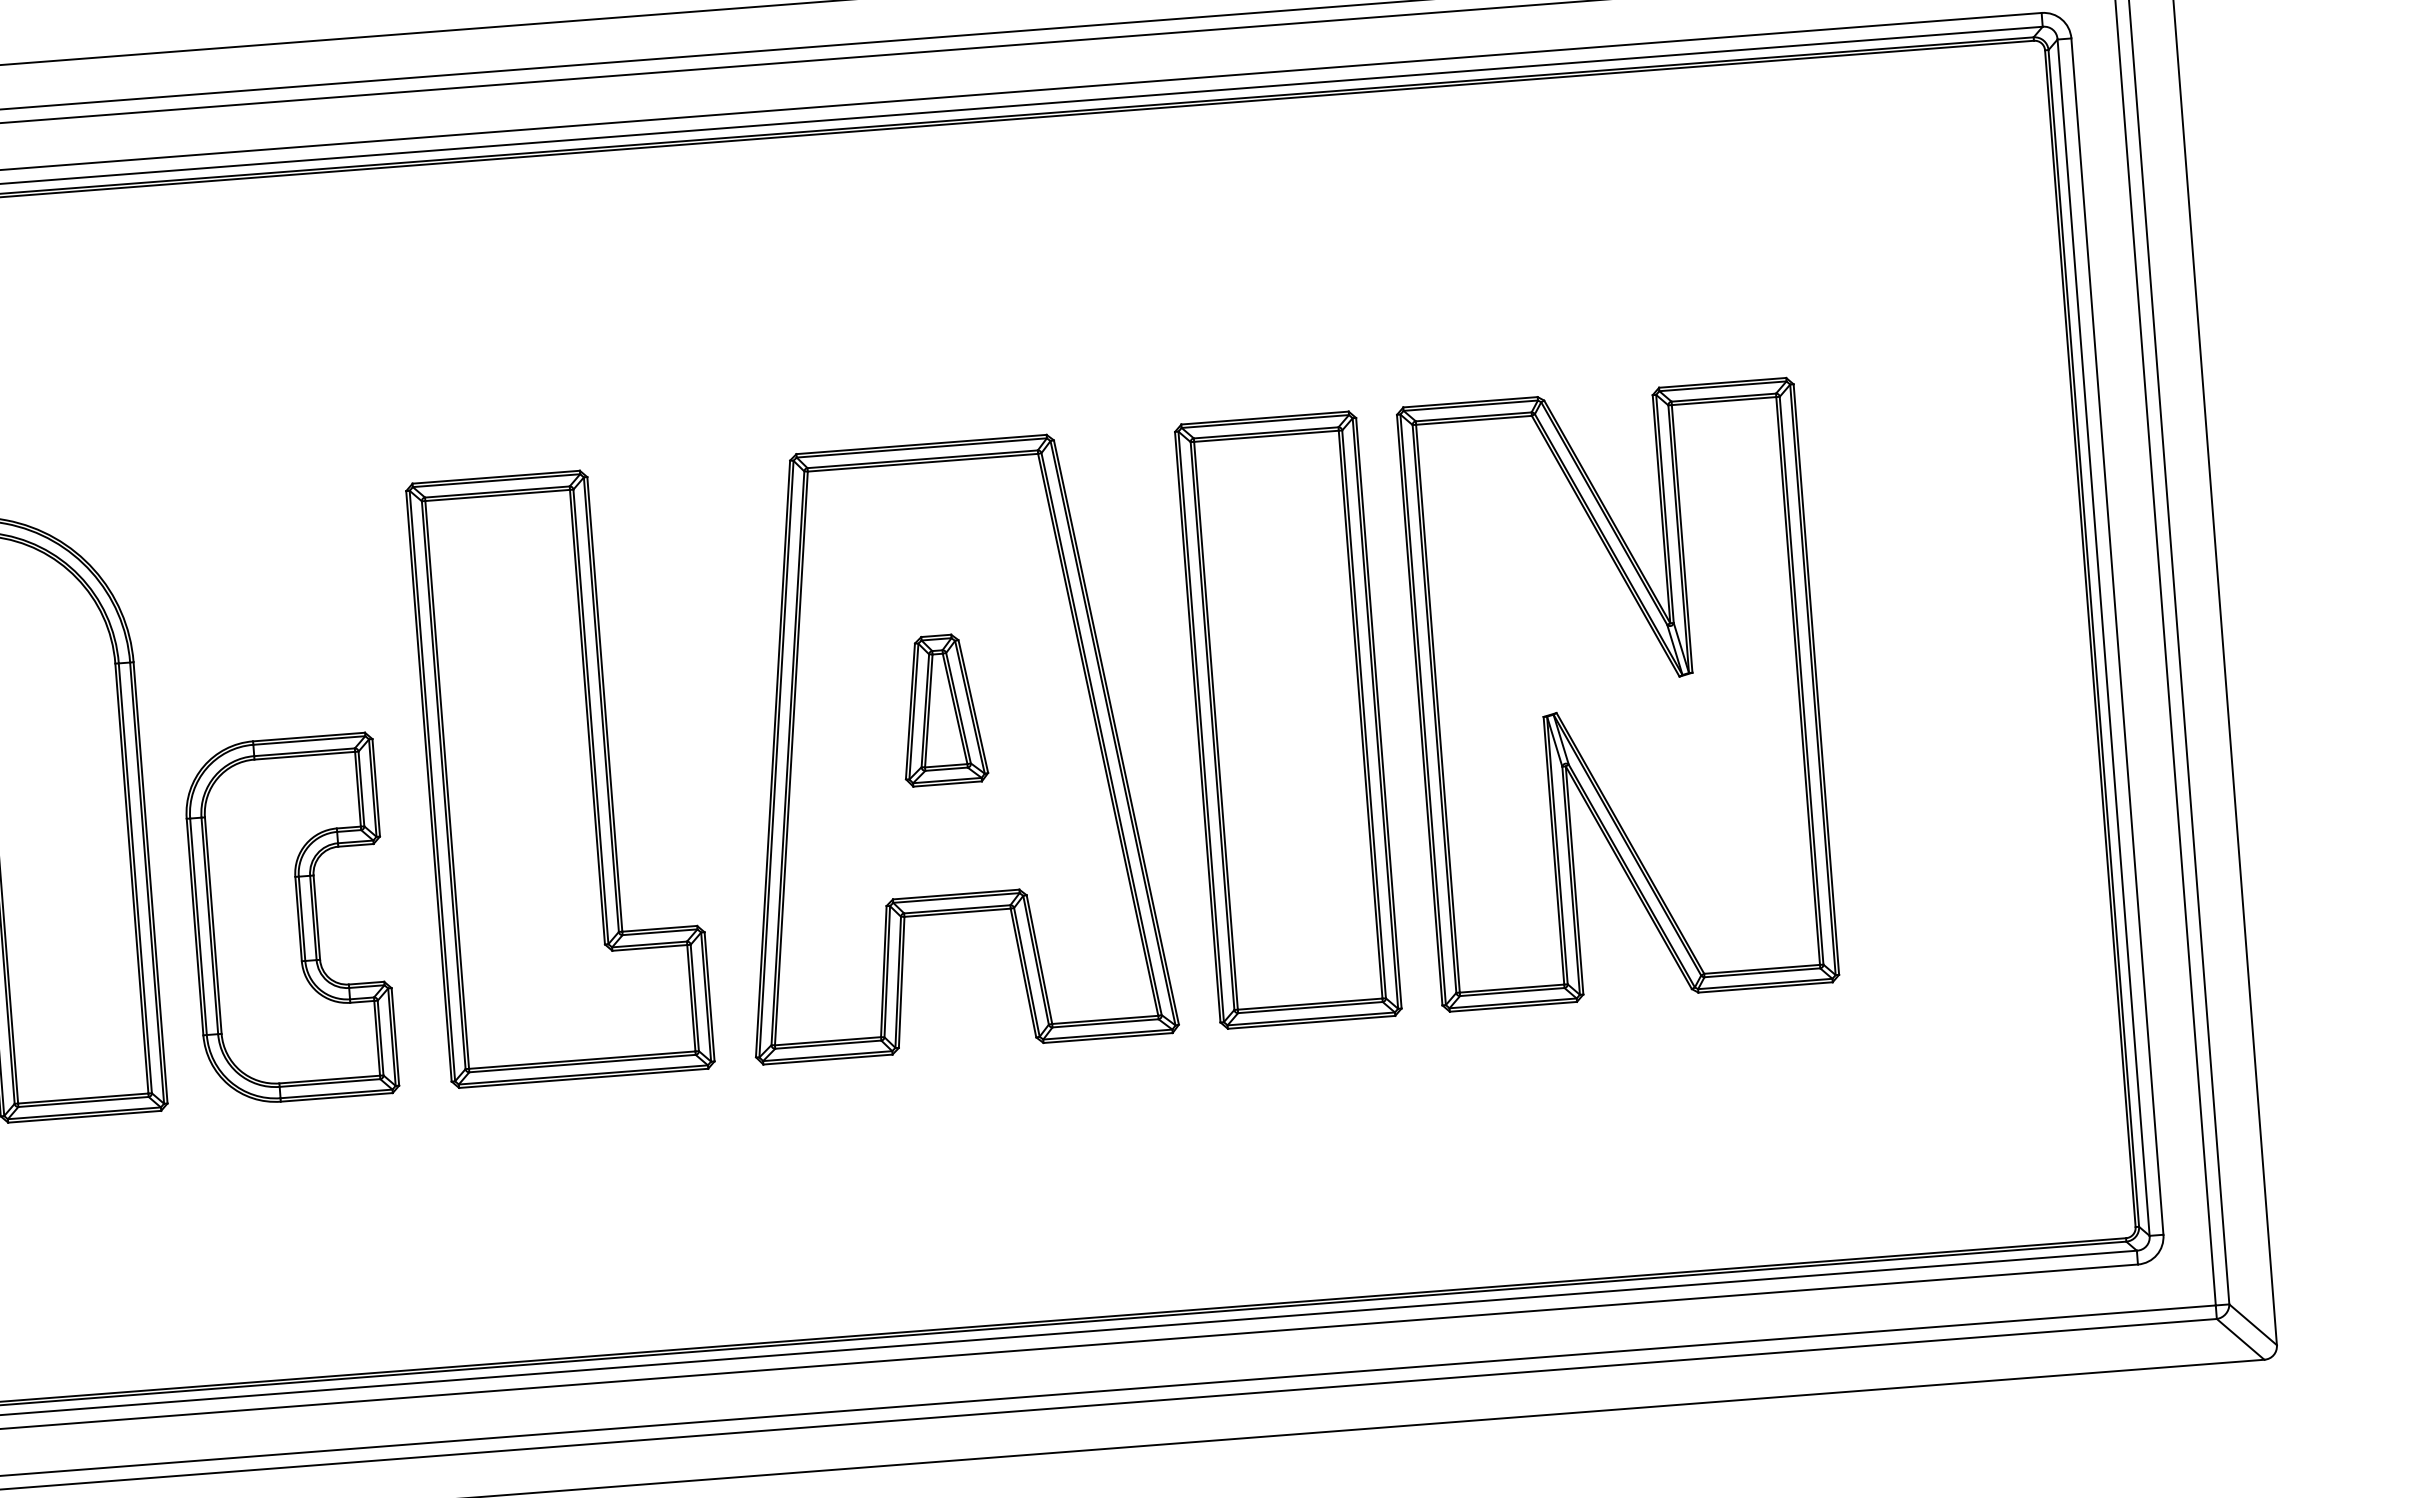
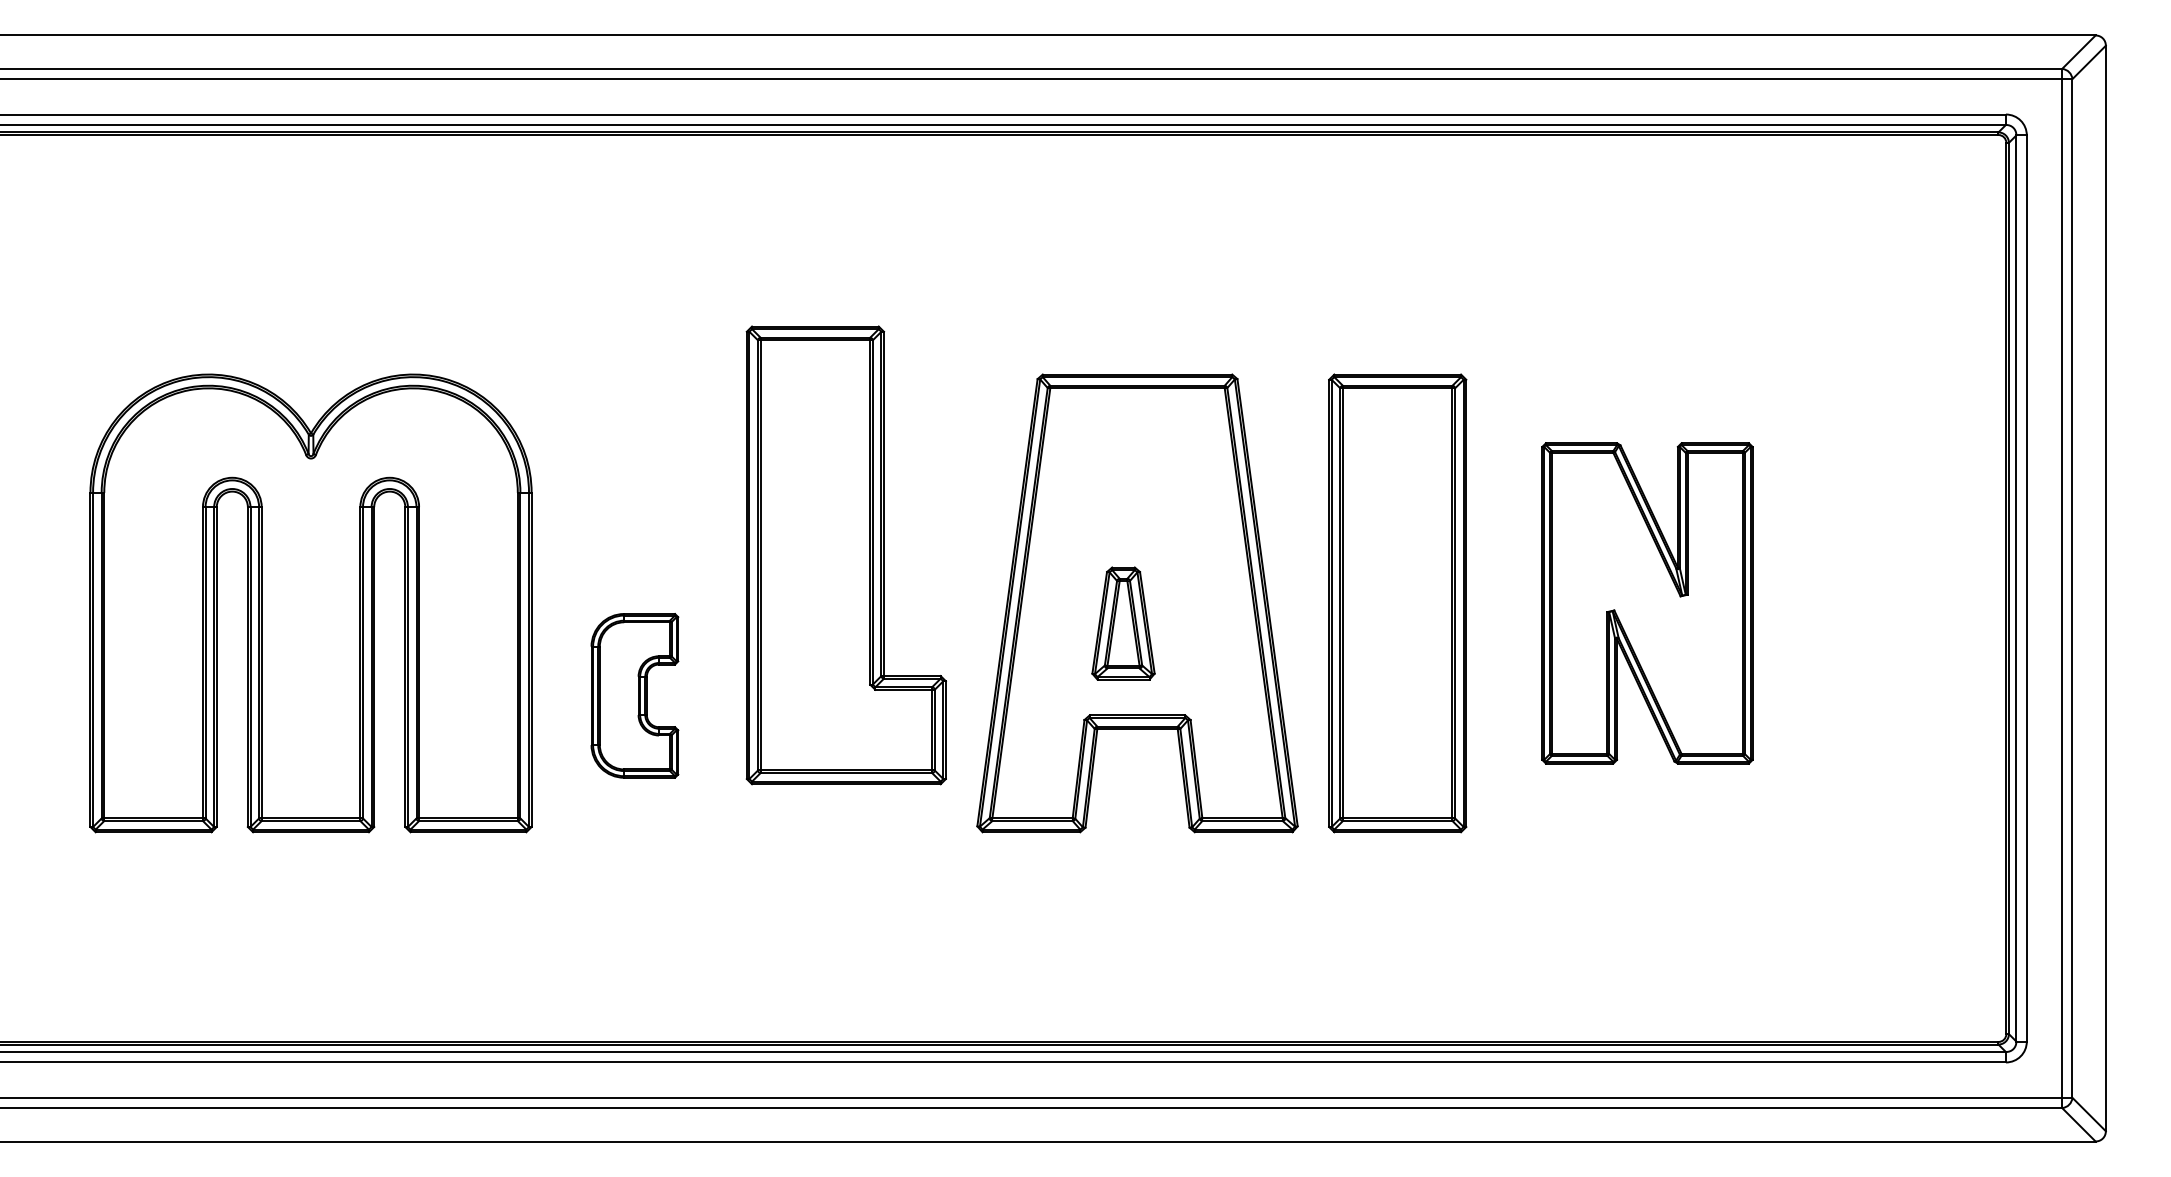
part: (1618, 694) -> (1647, 603), size x0.7
part: (941, 709) -> (1123, 623), moved
part: (559, 776) -> (845, 555), moved
part: (289, 919) -> (634, 695), size x0.6

